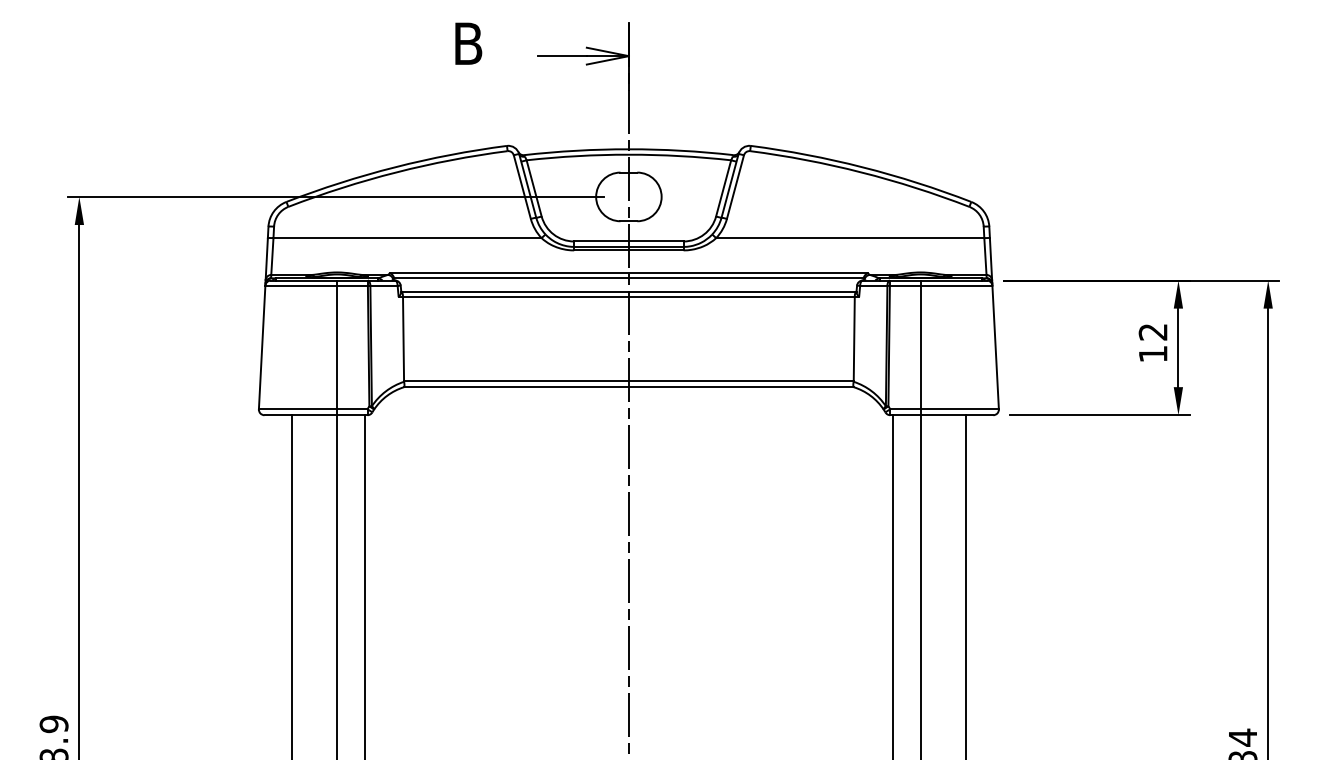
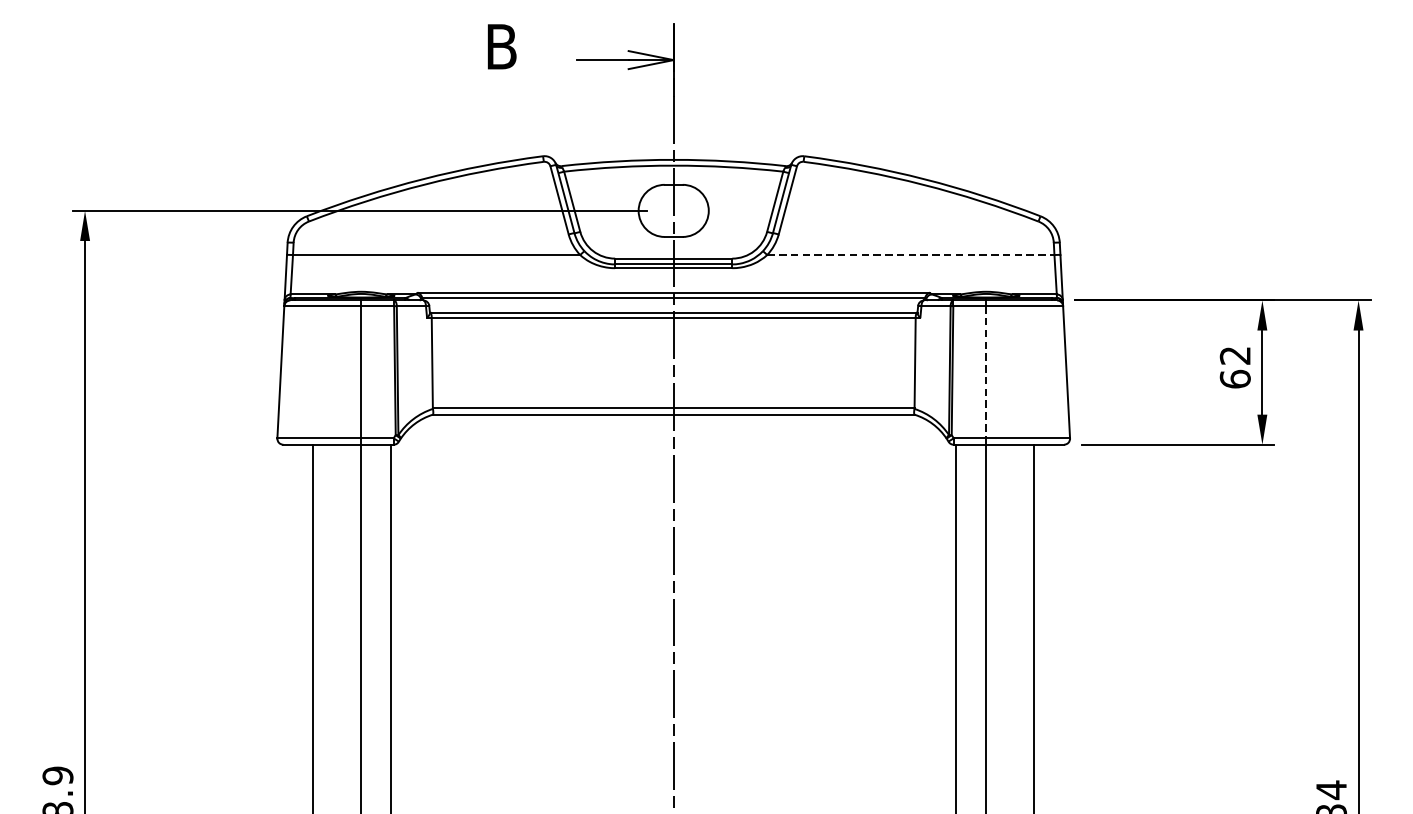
line: (850, 238) -> (911, 255), solid -> dashed
line: (920, 347) -> (986, 372), solid -> dashed
text: (1152, 353) -> (1234, 378), 12 -> 62

